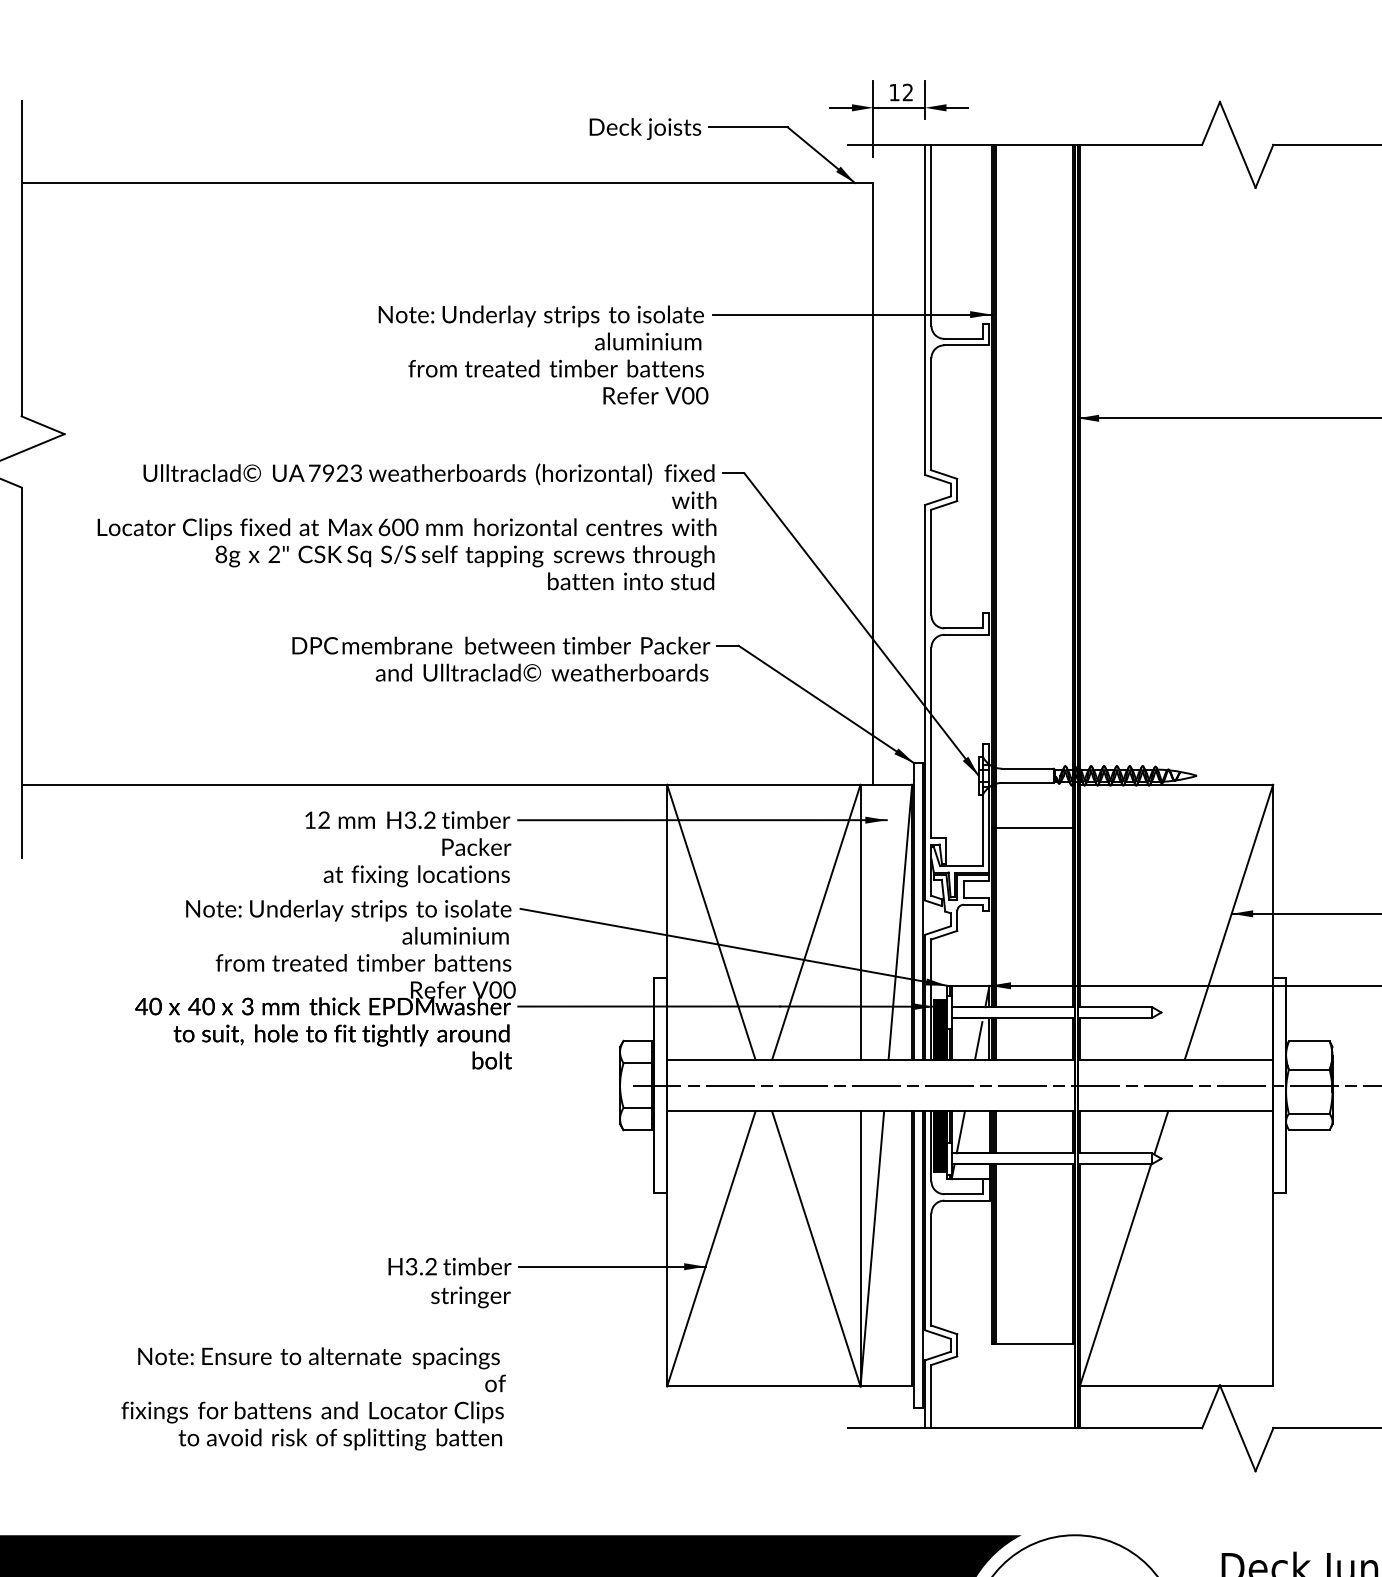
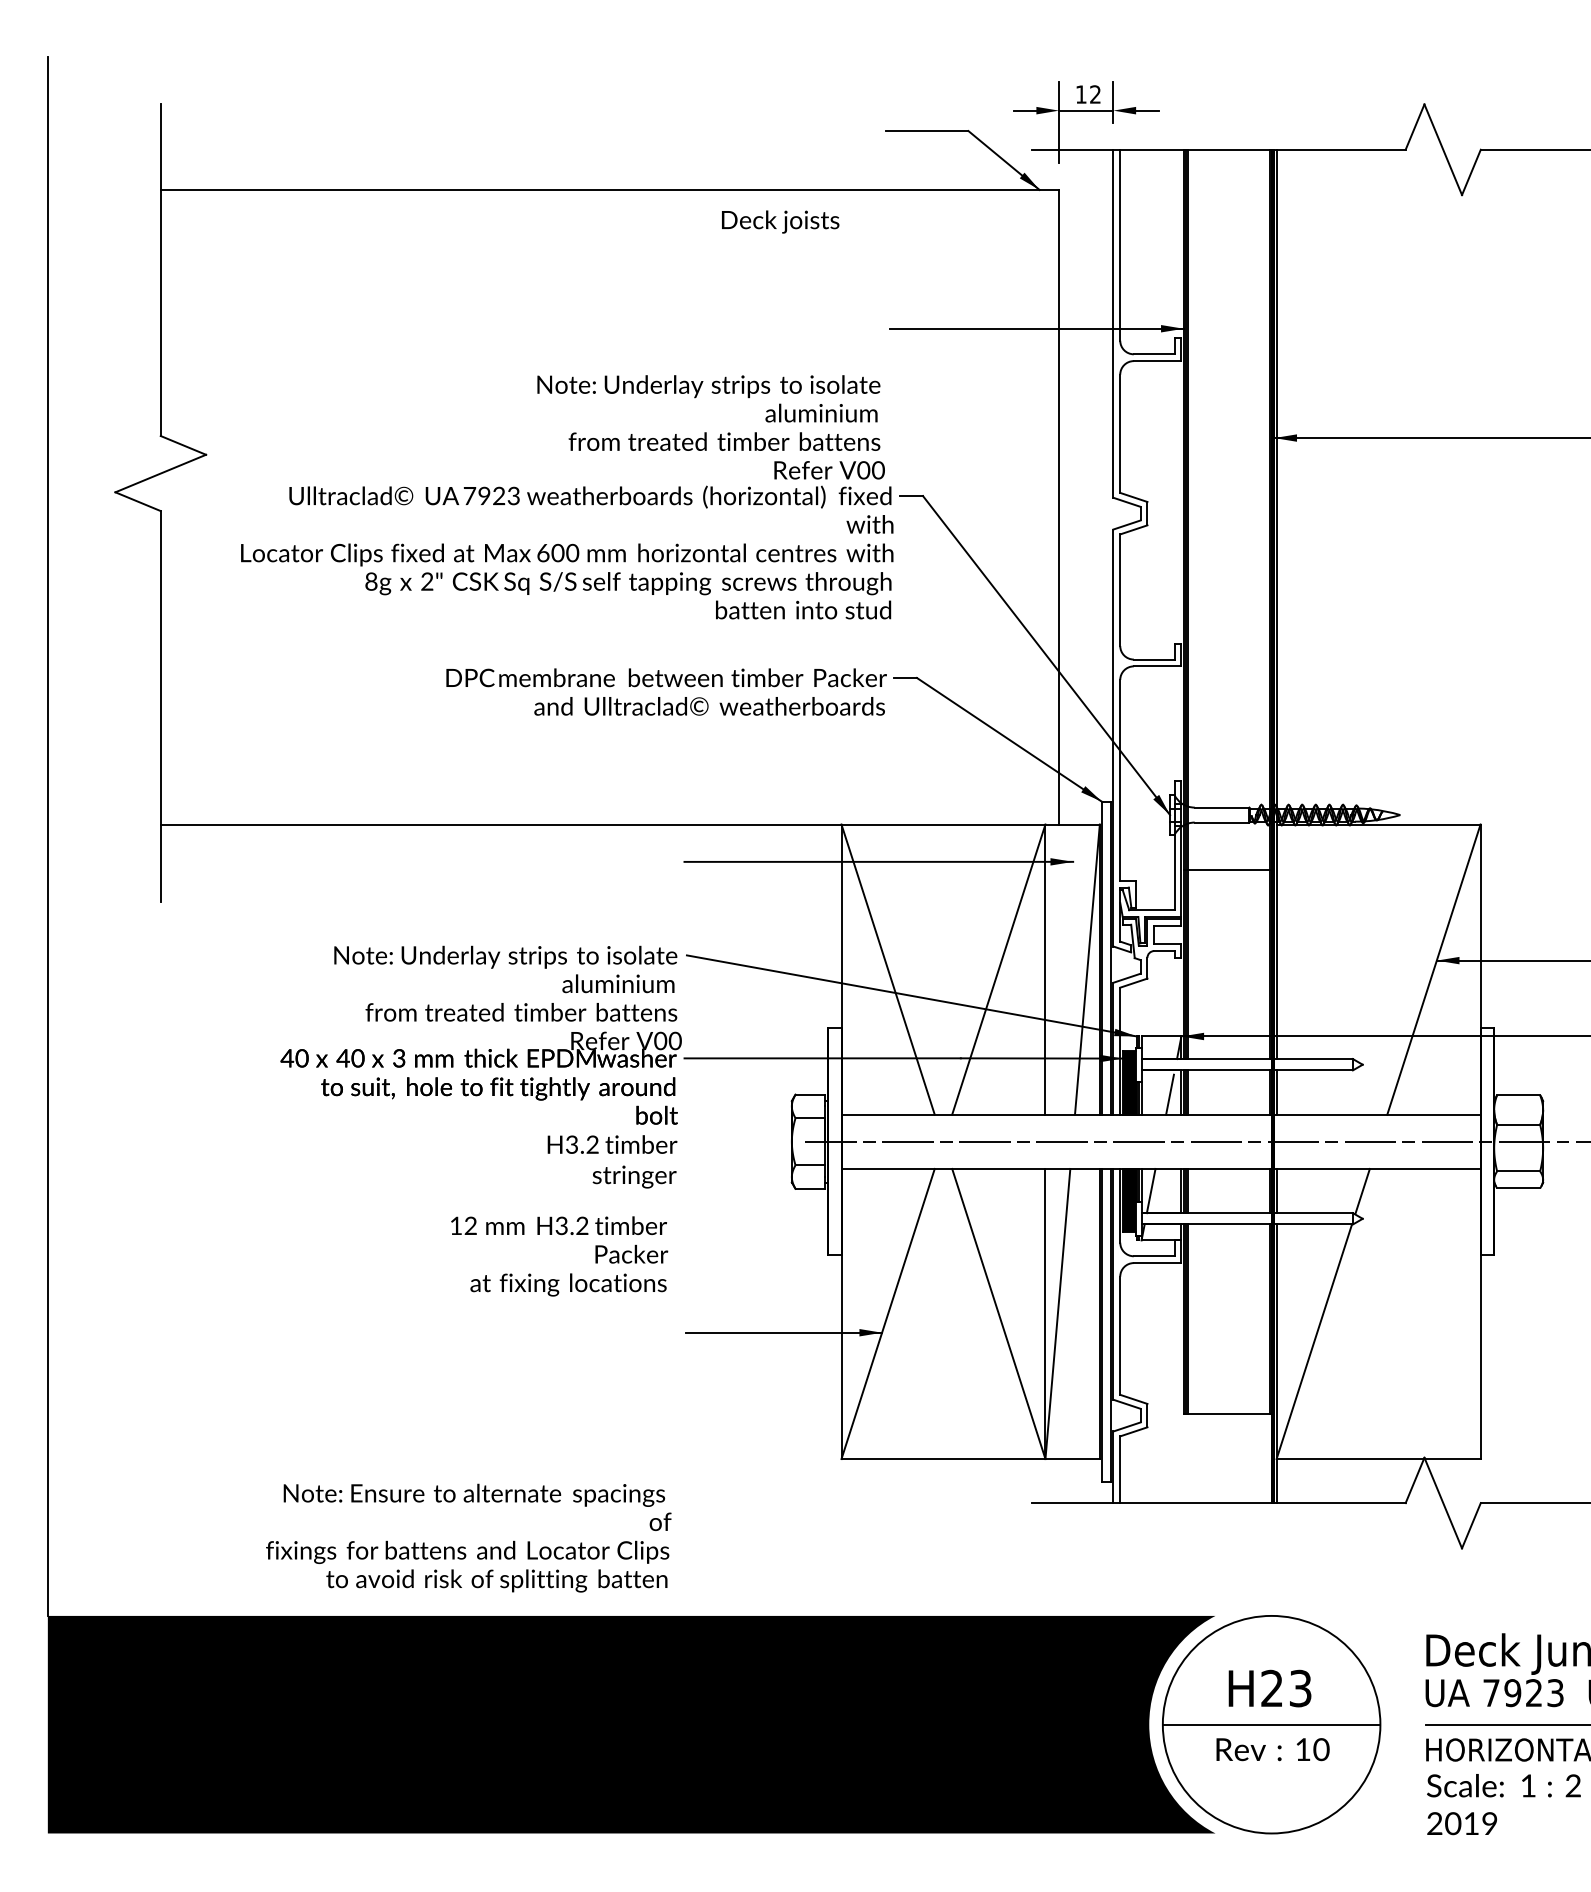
text: (645, 128) -> (780, 221), moved
text: (542, 355) -> (710, 427), moved
text: (408, 849) -> (559, 1256), moved
text: (449, 1282) -> (612, 1161), moved
text: (313, 1398) -> (468, 1537), moved

